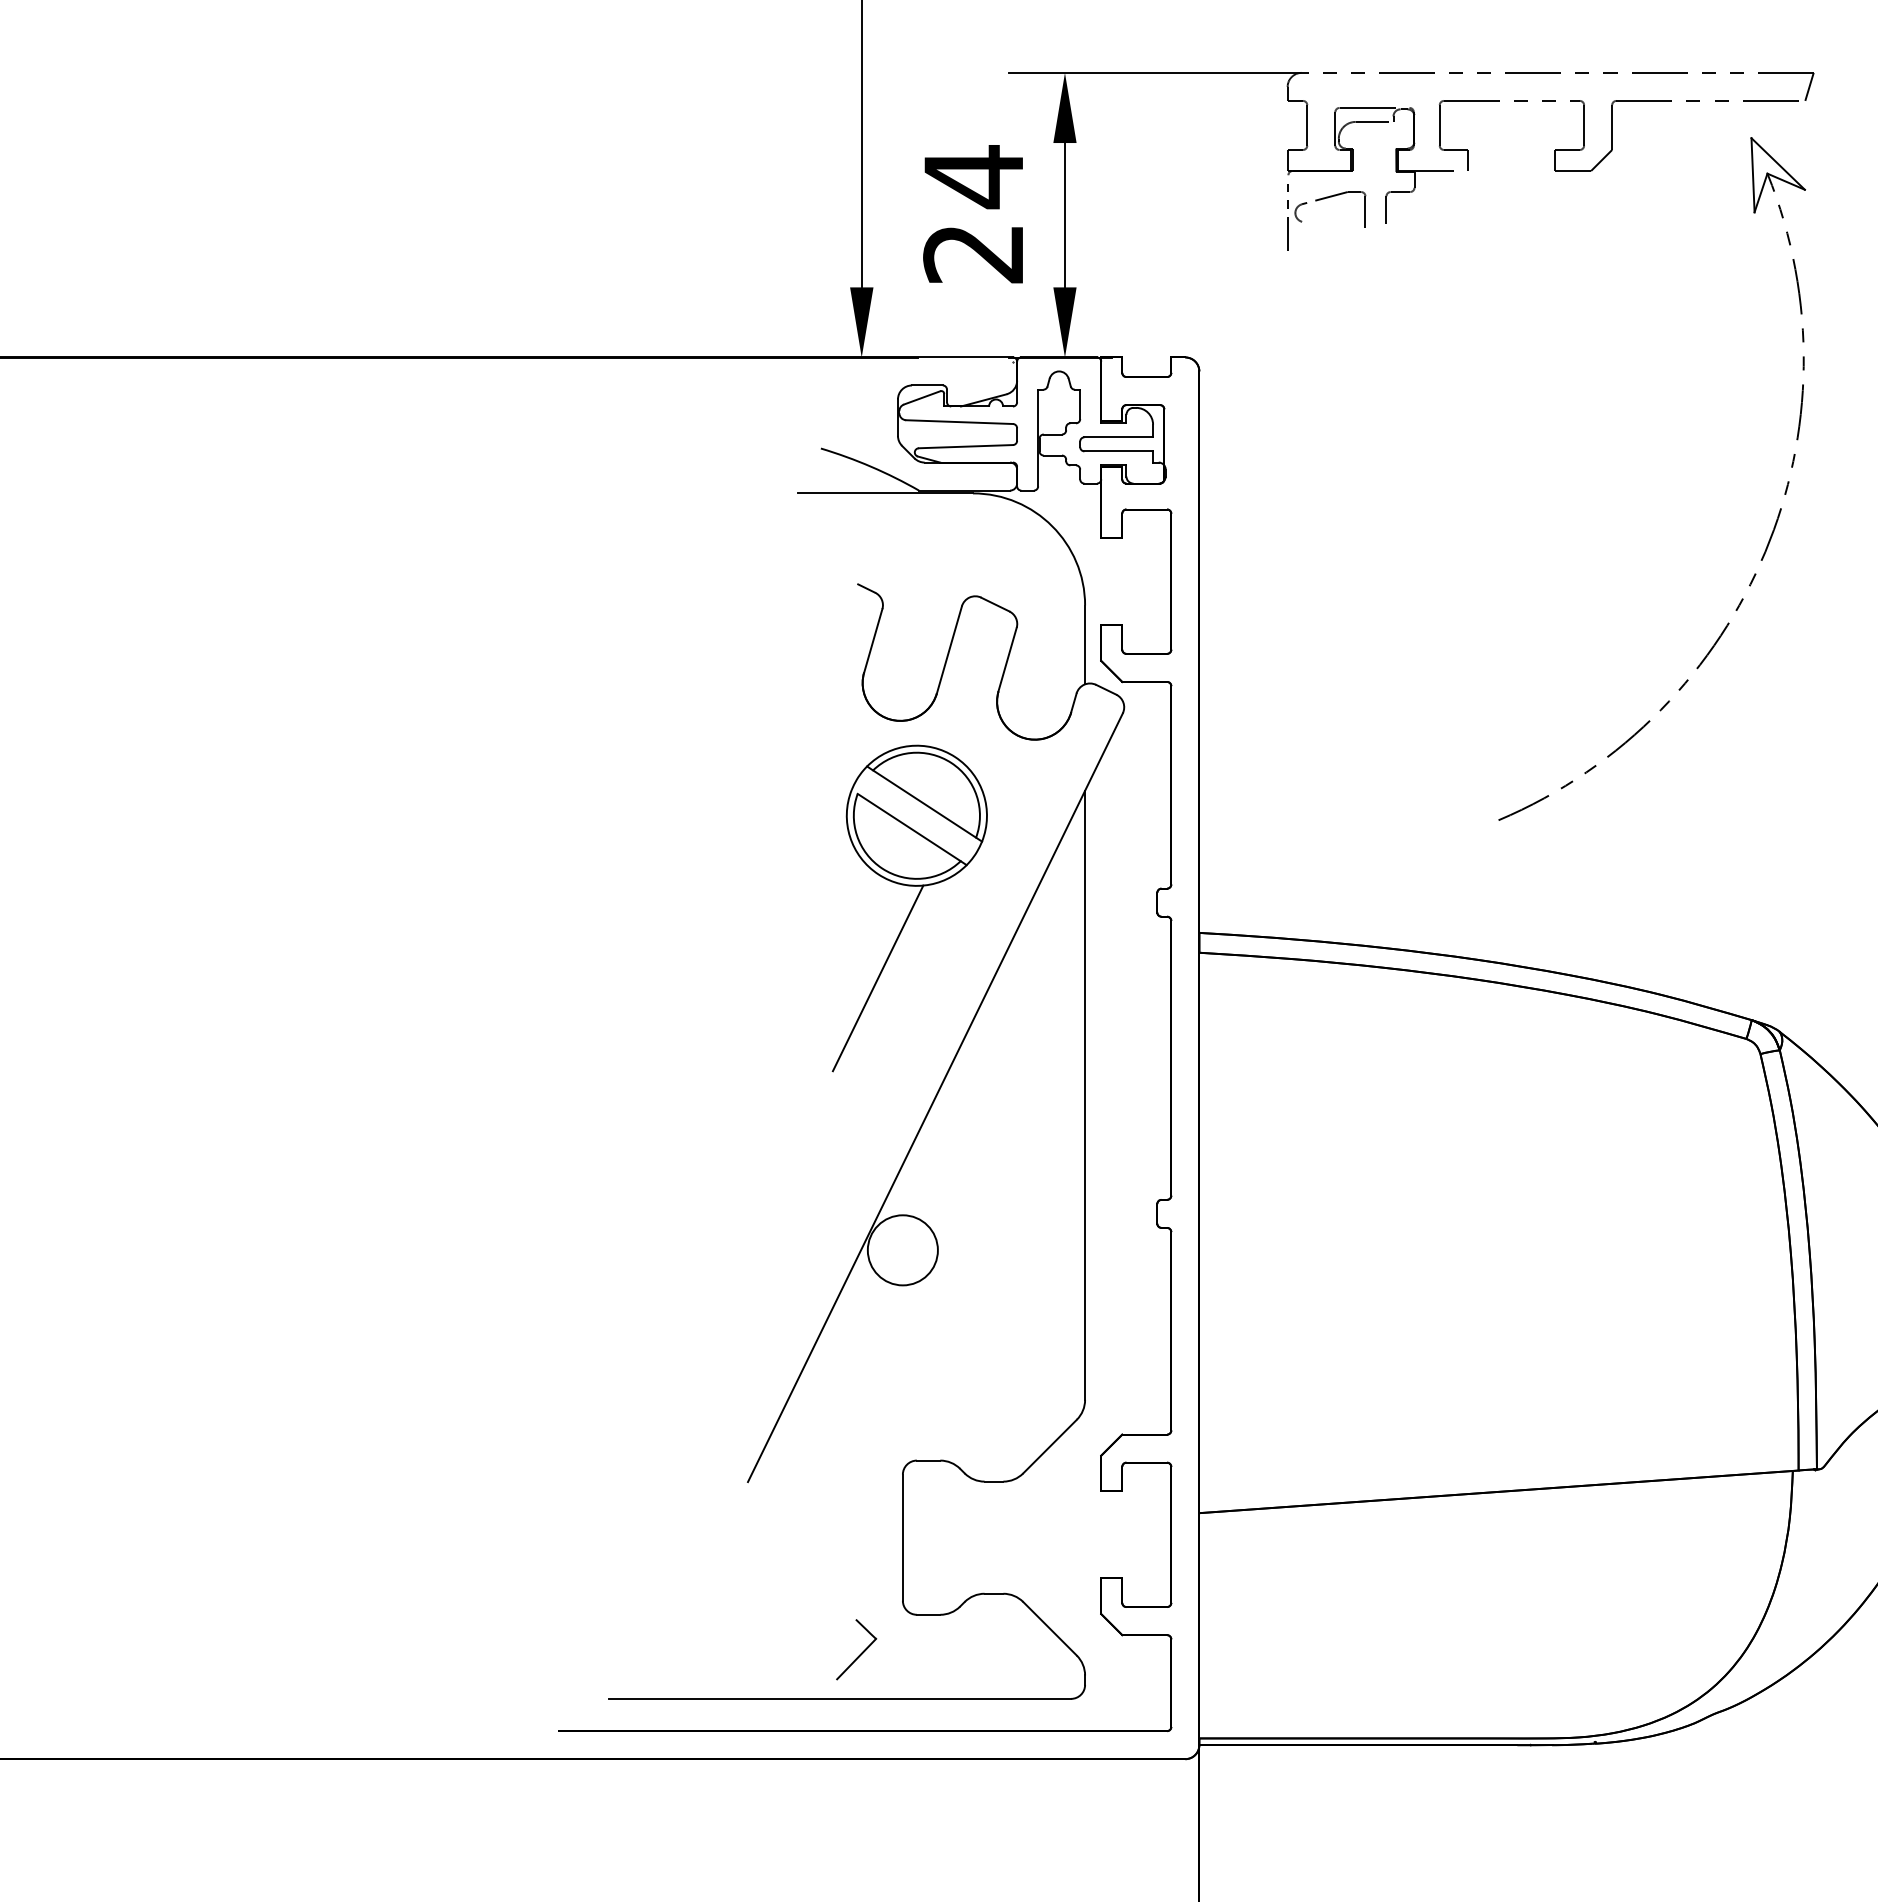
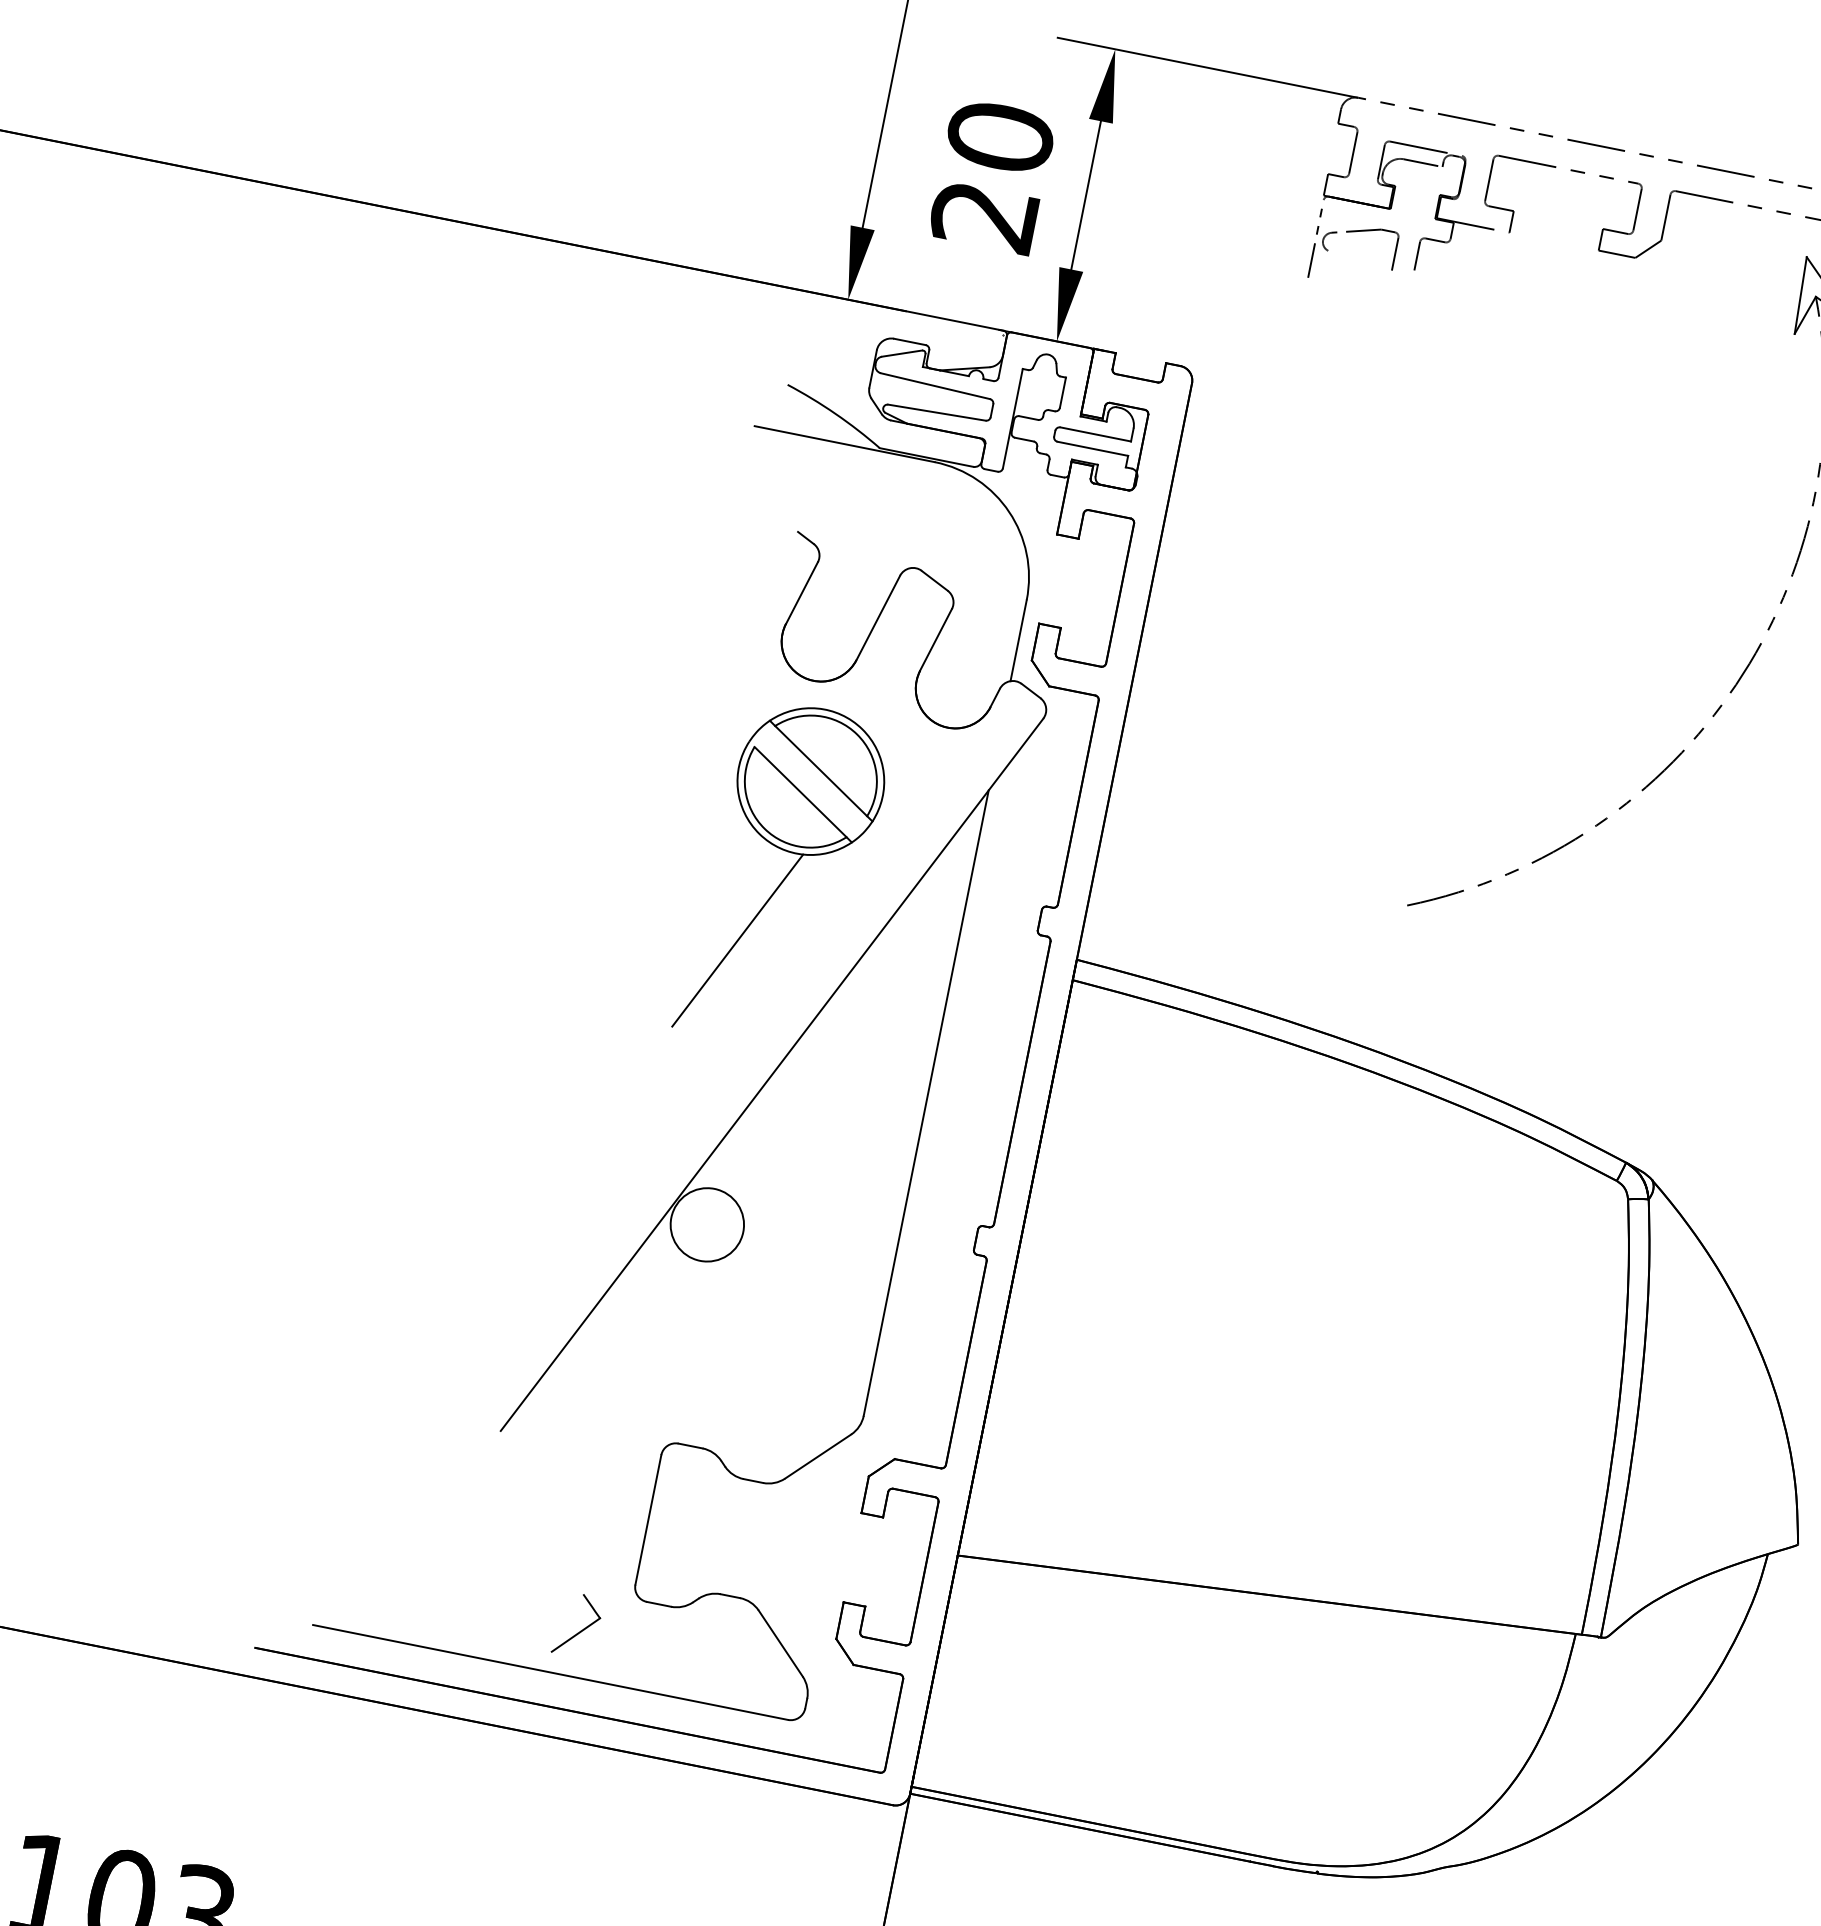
text: (973, 177) -> (999, 137), 24 -> 20

